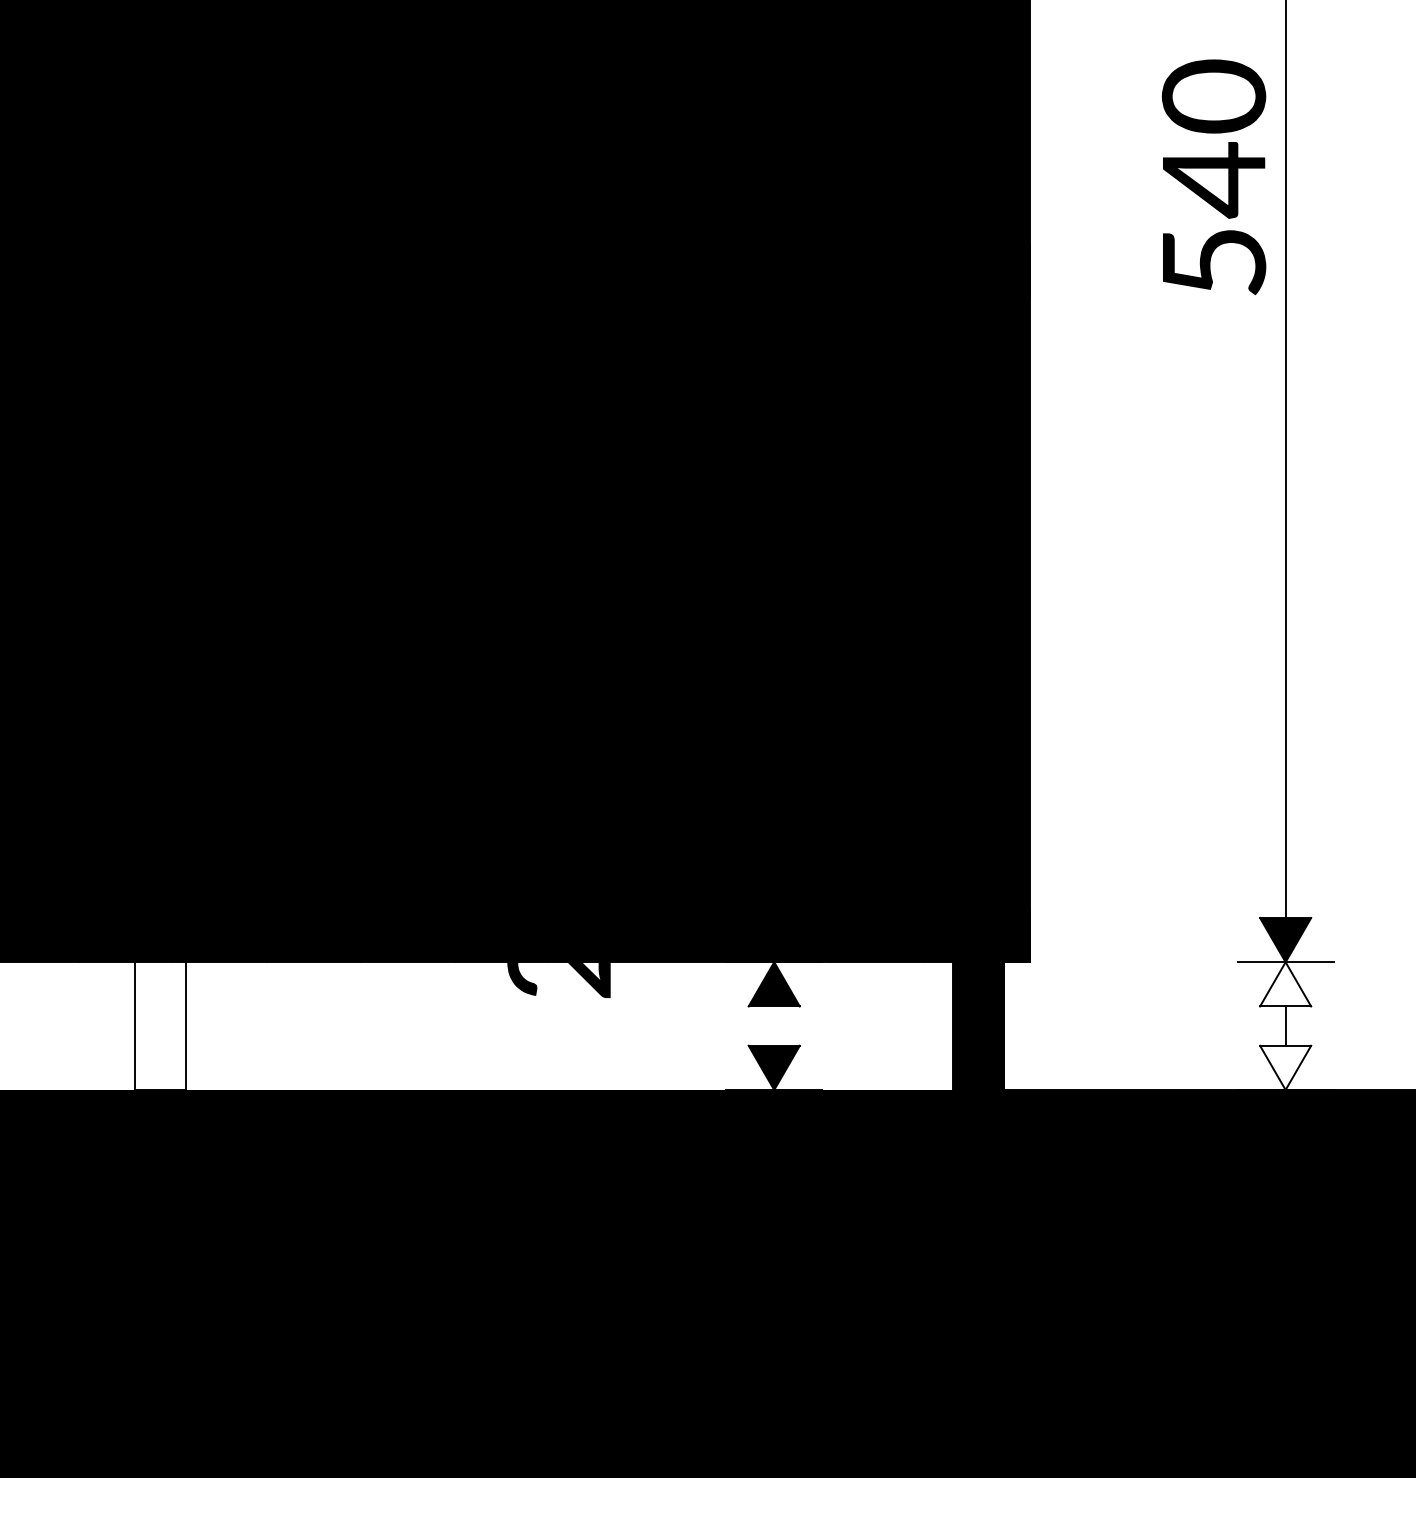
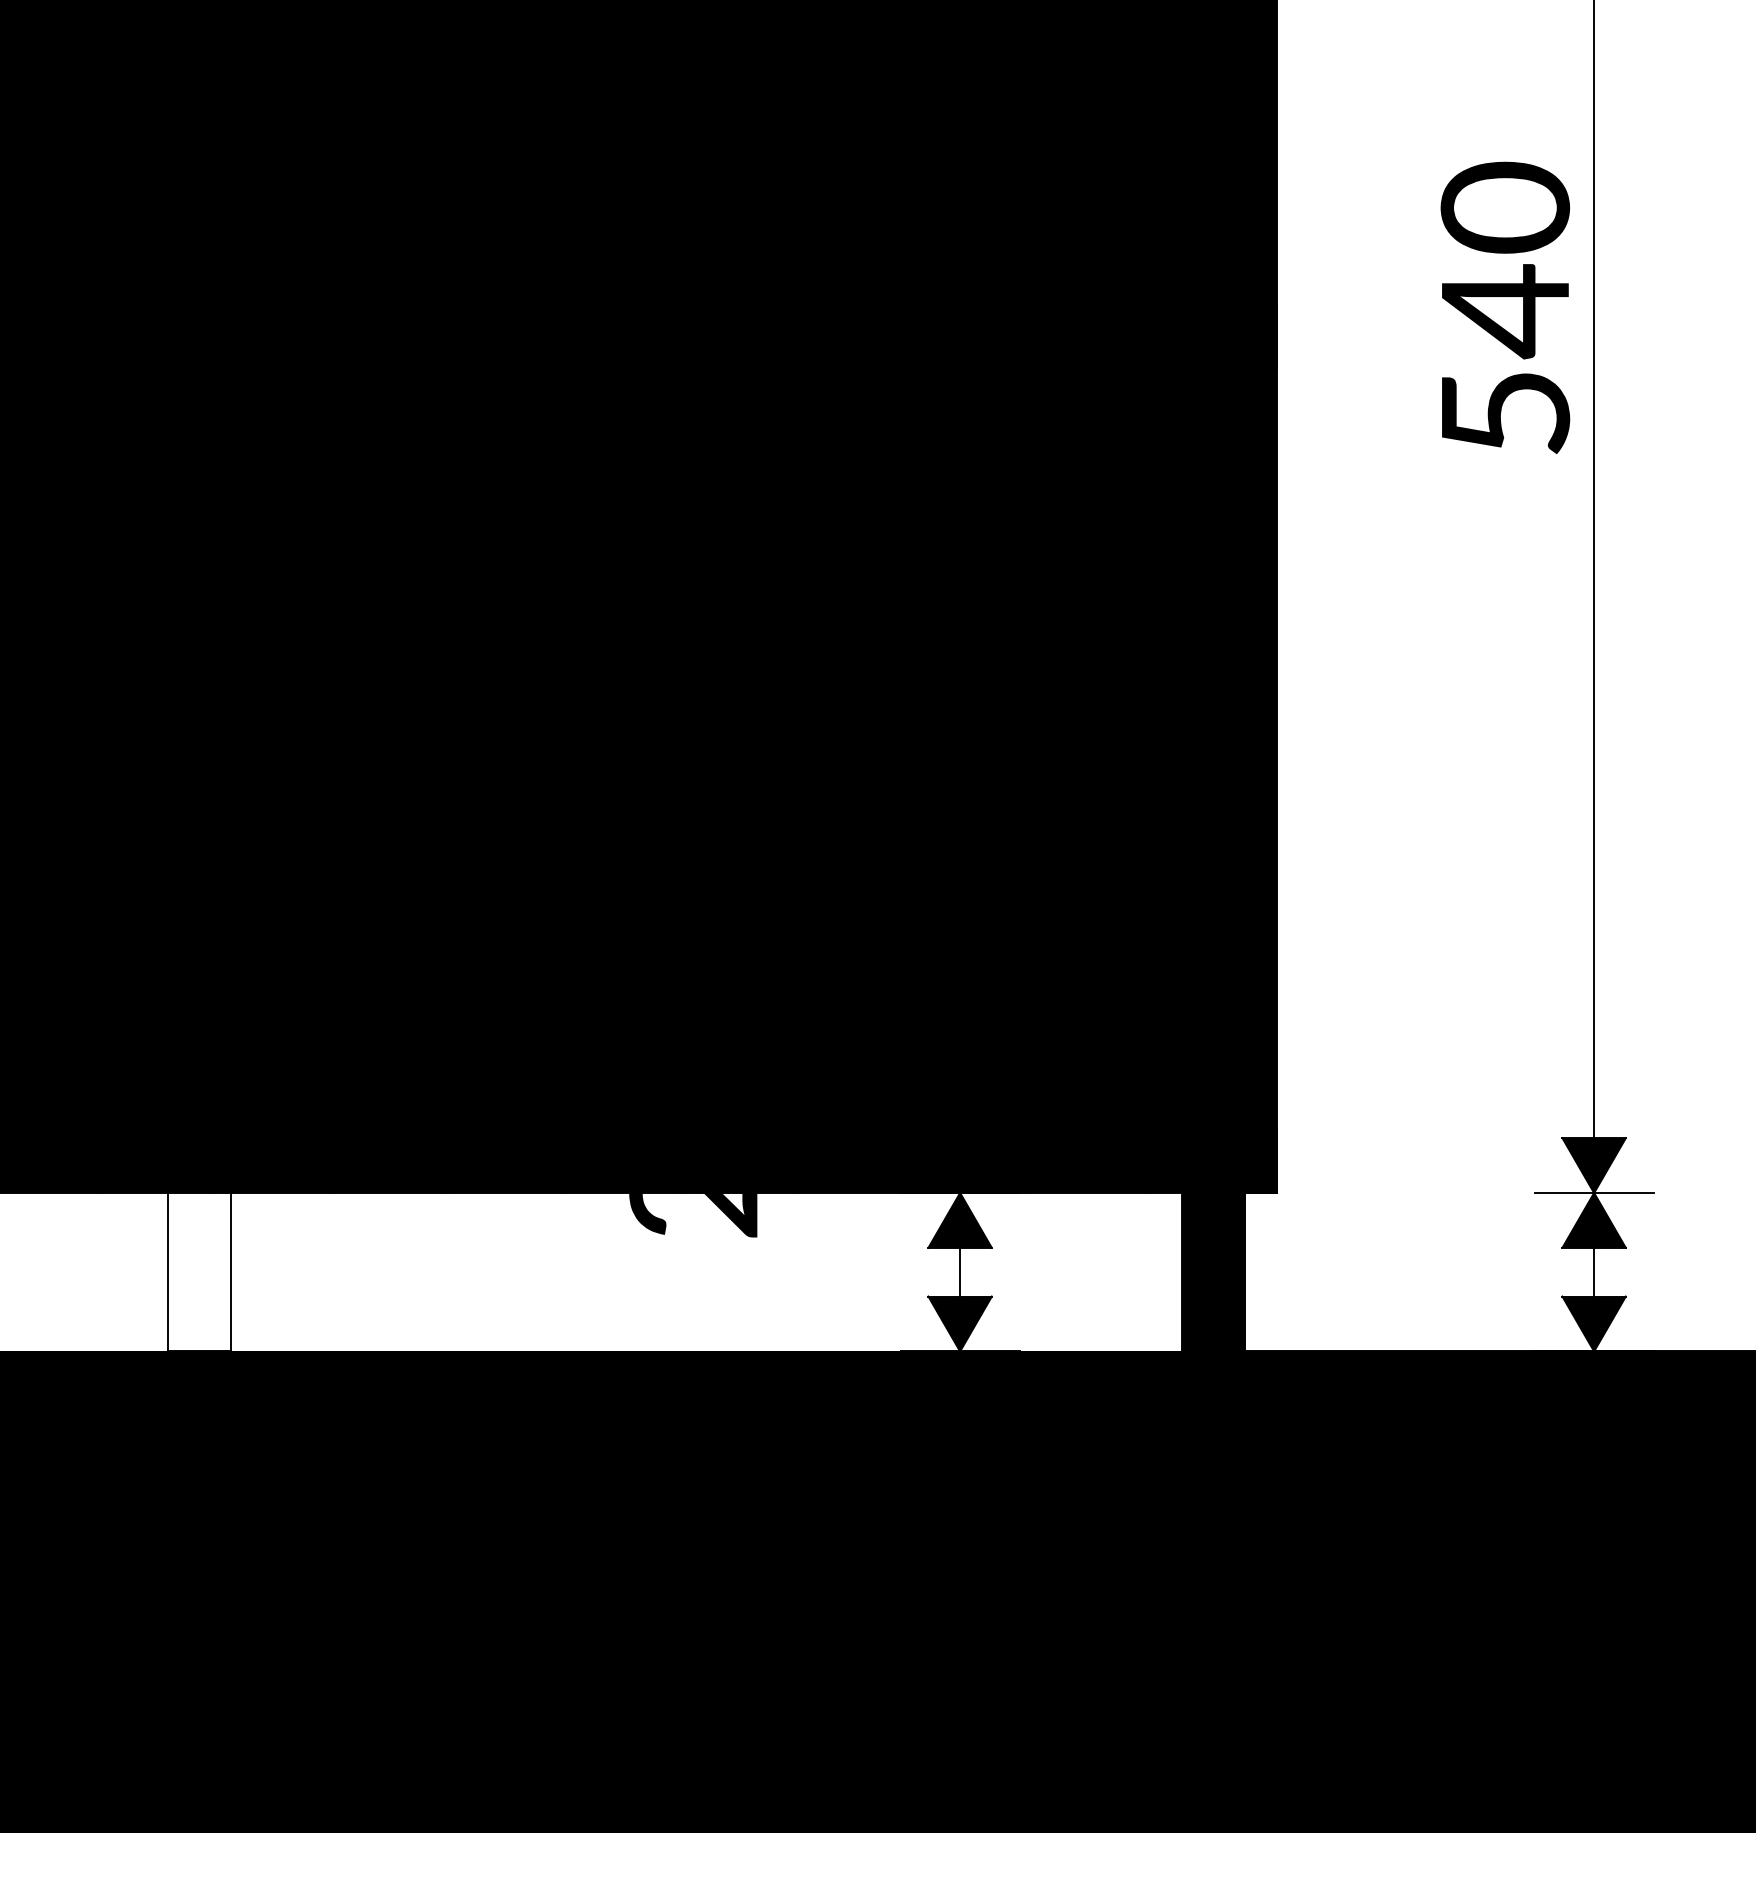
text: (1214, 176) -> (1505, 307), moved
fill: (1285, 984) -> (1593, 1220), added
line: (774, 1025) -> (960, 1271), added
fill: (1285, 1067) -> (1593, 1323), added

